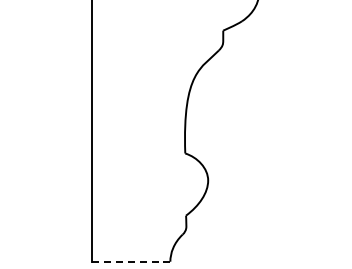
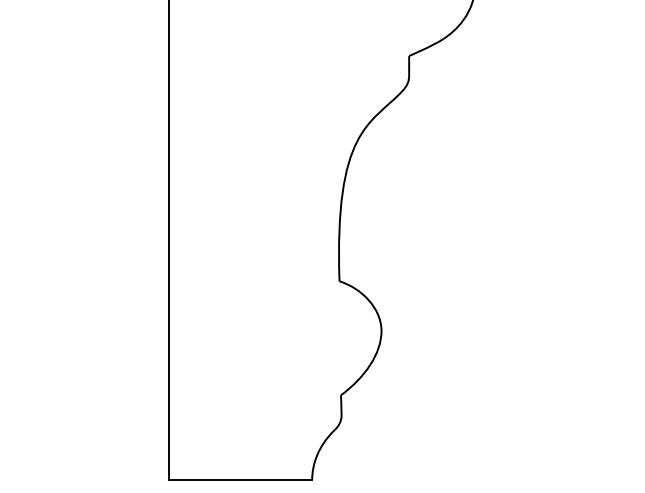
line: (131, 261) -> (240, 479), dashed -> solid

